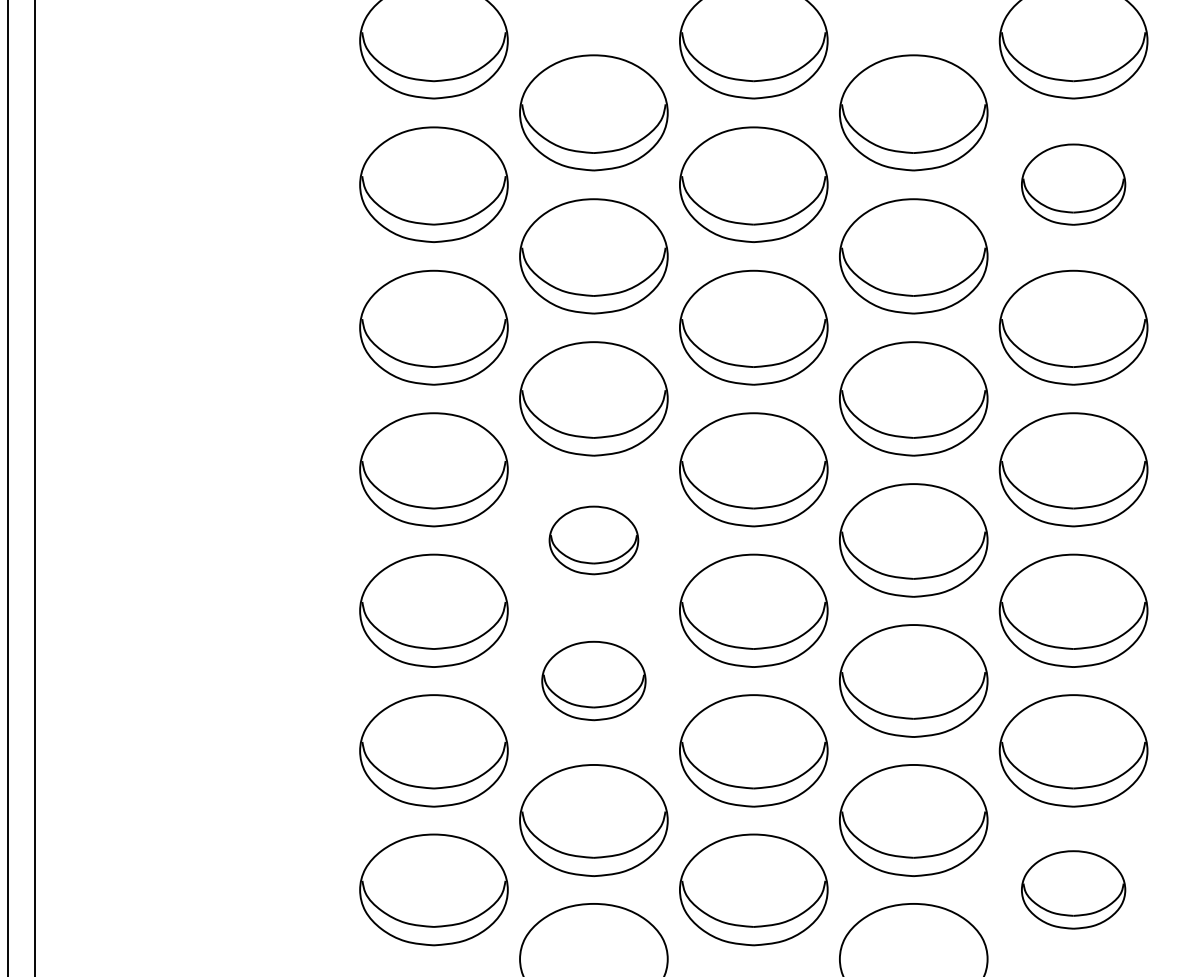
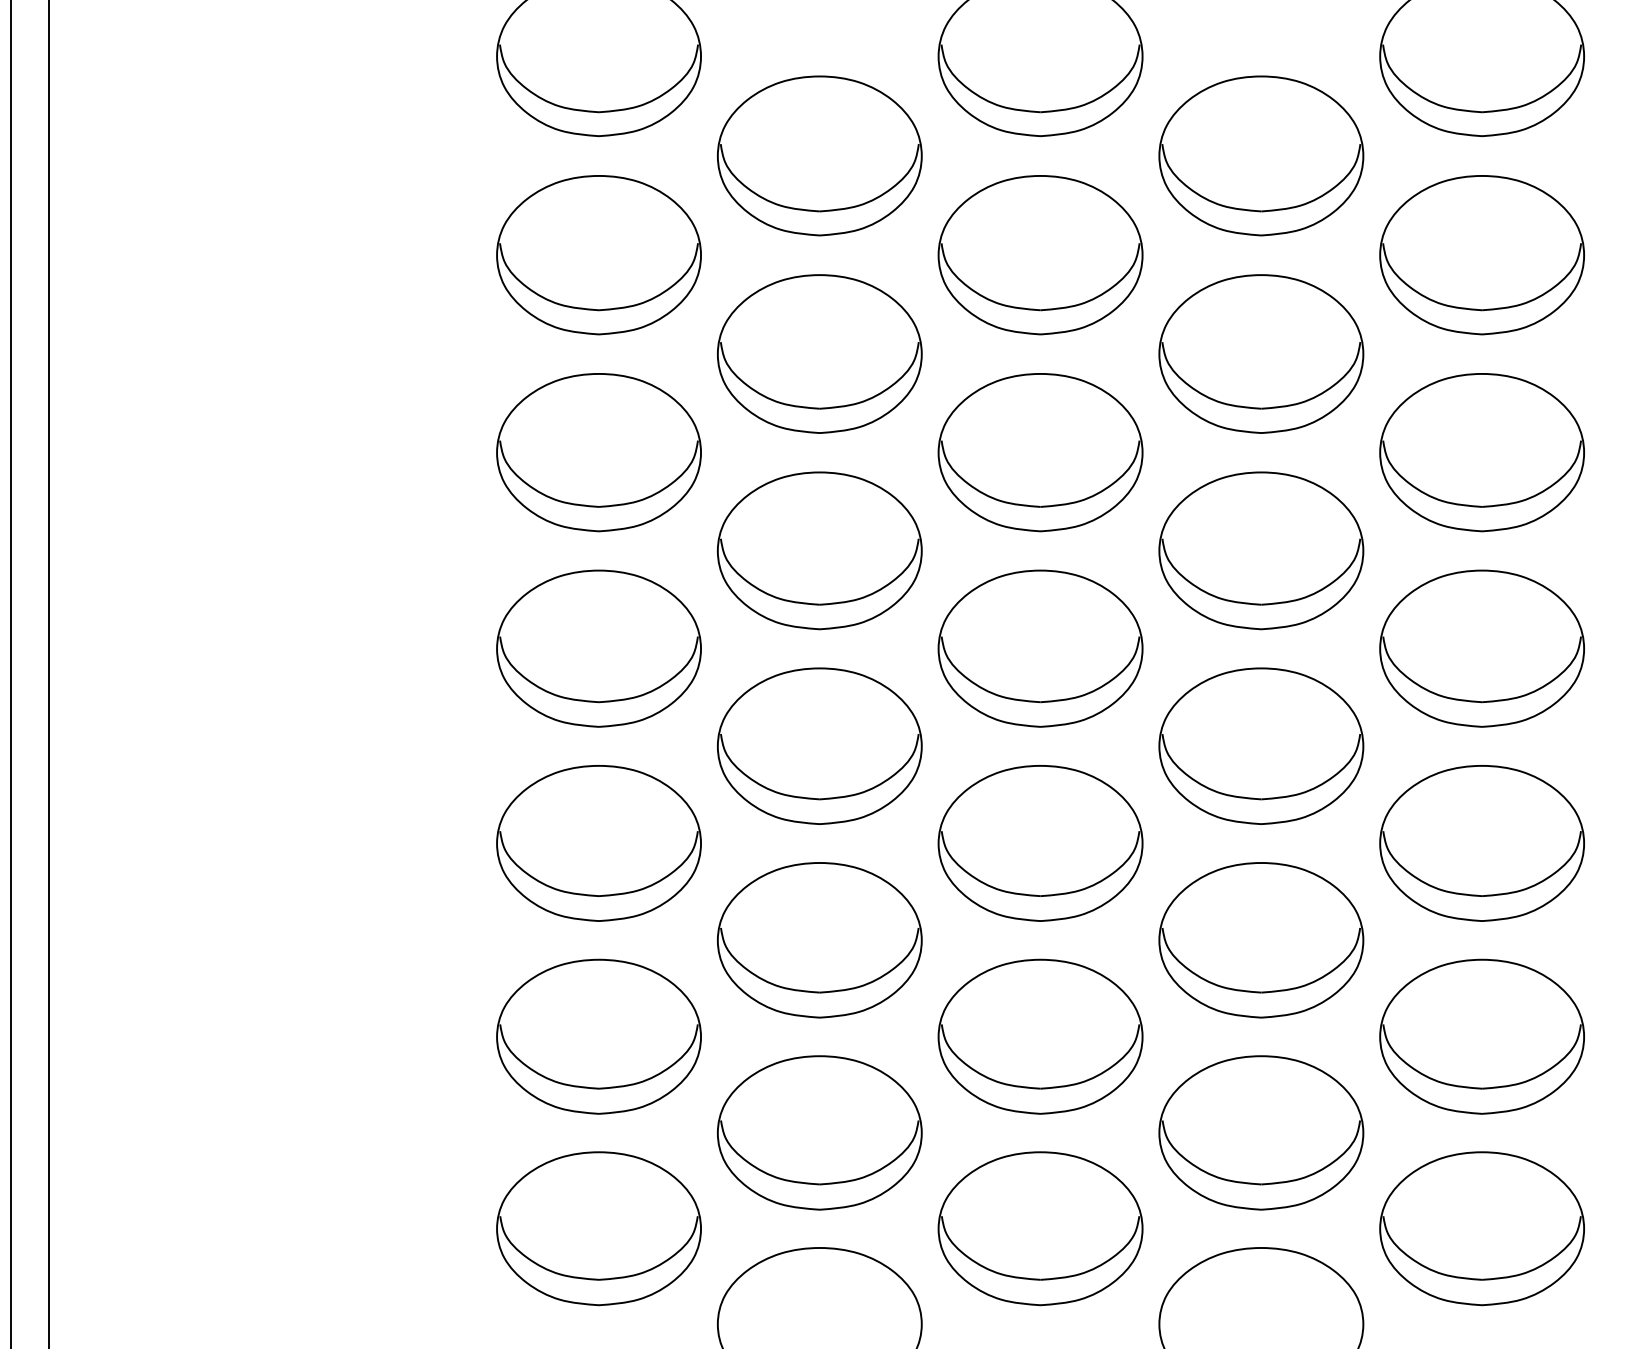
part: (1073, 184) -> (1481, 254), size x1.43
part: (593, 540) -> (819, 746), size x1.67
part: (593, 680) -> (819, 939), size x1.43
part: (1073, 889) -> (1481, 1228), size x1.43

